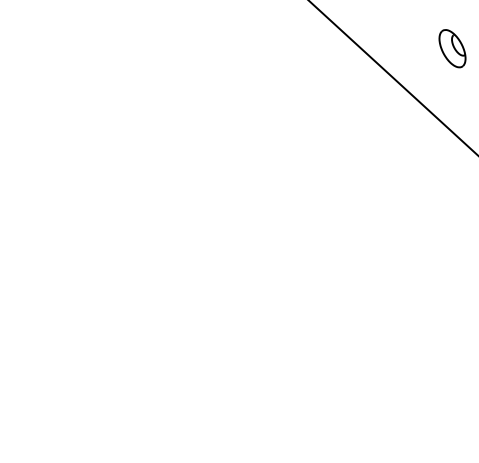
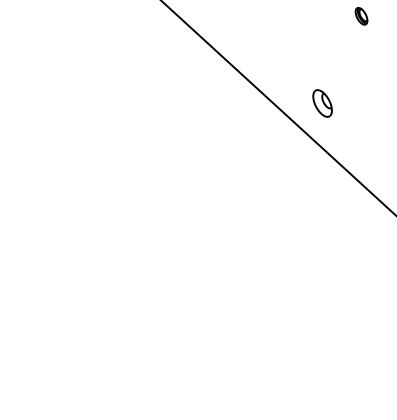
part: (452, 48) -> (322, 103), moved

